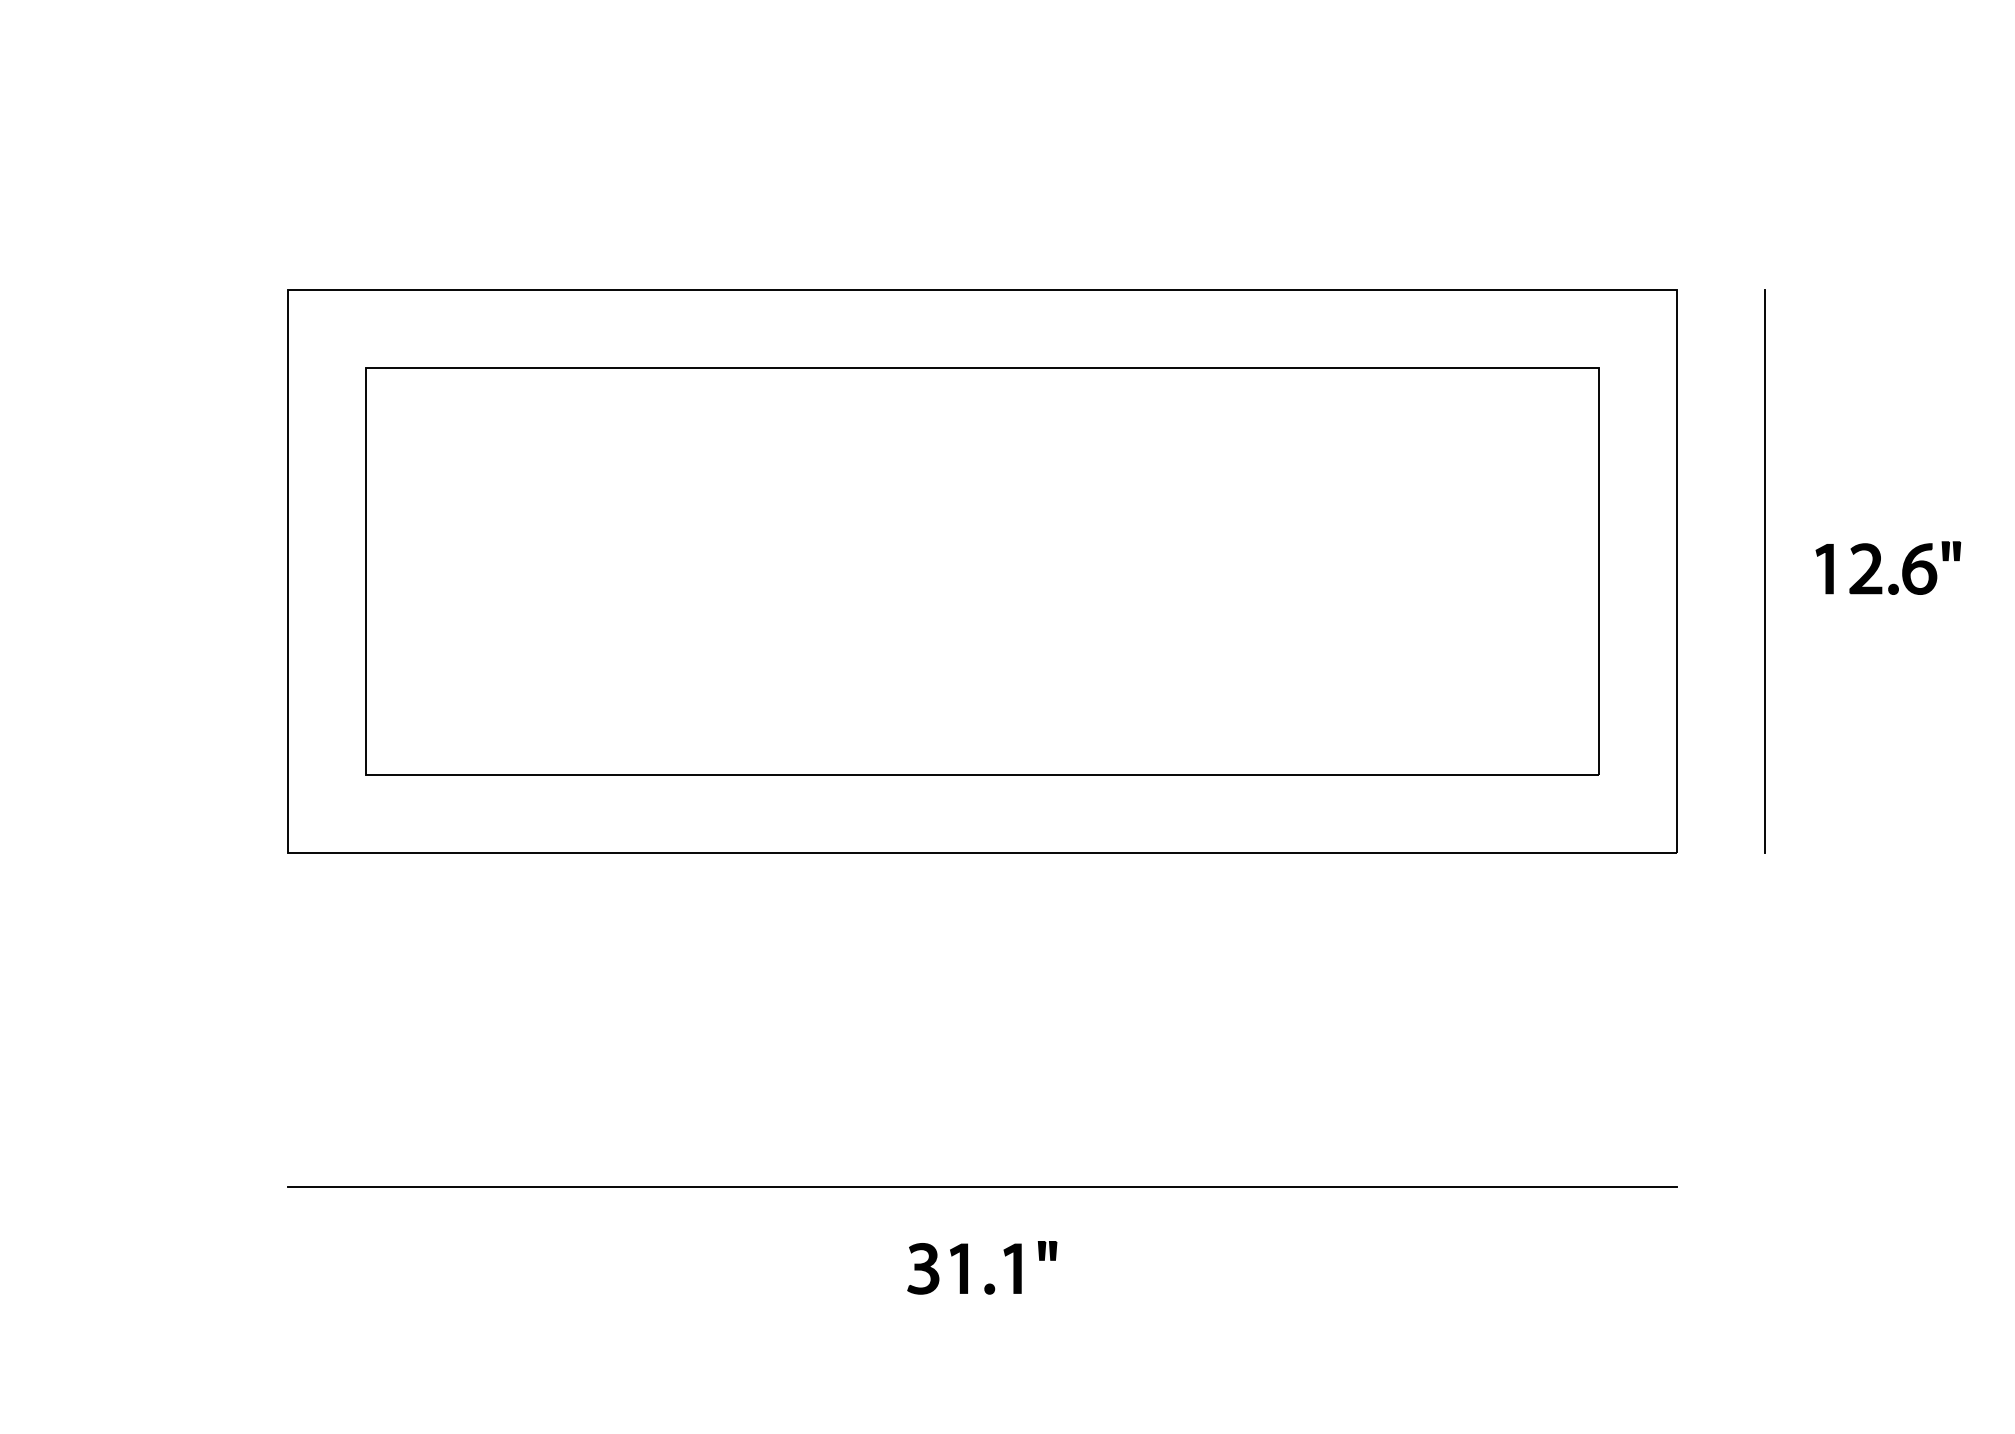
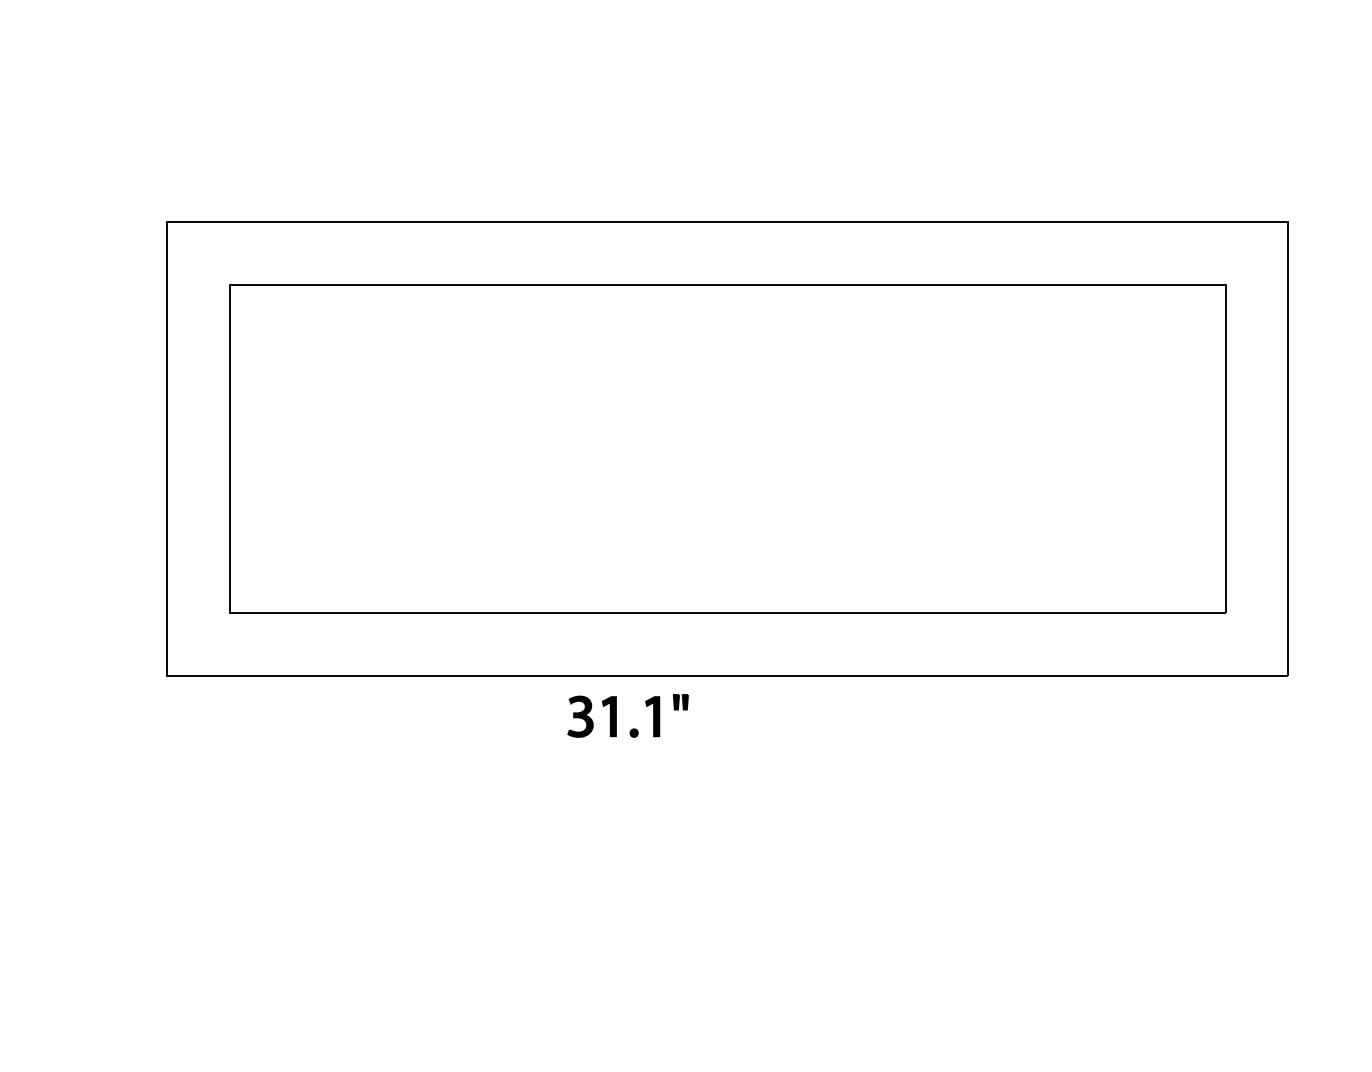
line: (1764, 571) -> (1359, 449), removed
line: (982, 1186) -> (727, 945), removed
part: (967, 1267) -> (616, 715), moved

